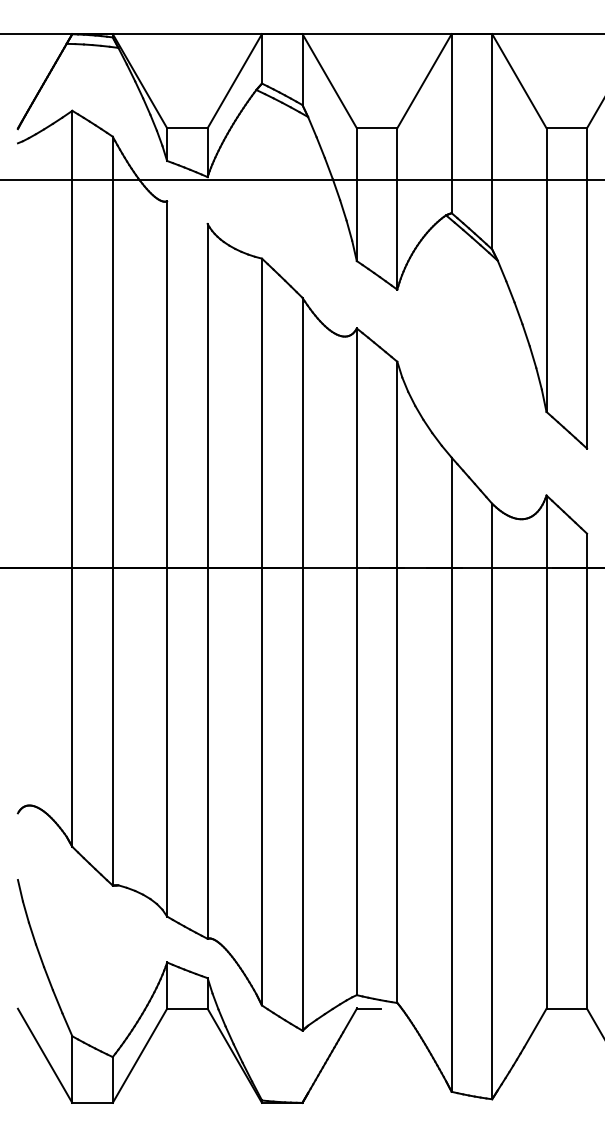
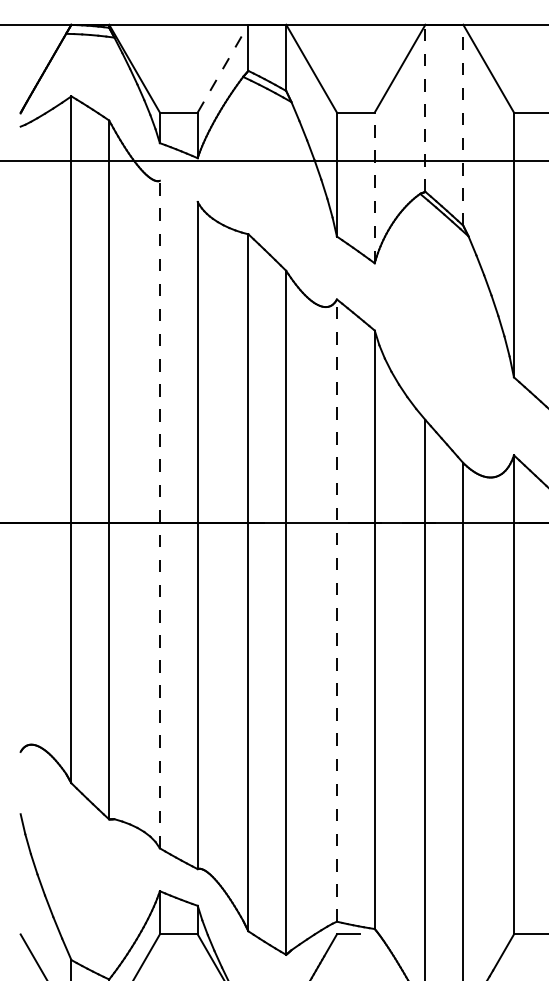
line: (235, 80) -> (223, 68), solid -> dashed
line: (451, 123) -> (425, 108), solid -> dashed
line: (492, 141) -> (463, 124), solid -> dashed
line: (397, 208) -> (374, 187), solid -> dashed
line: (167, 558) -> (160, 514), solid -> dashed
line: (356, 661) -> (336, 610), solid -> dashed

